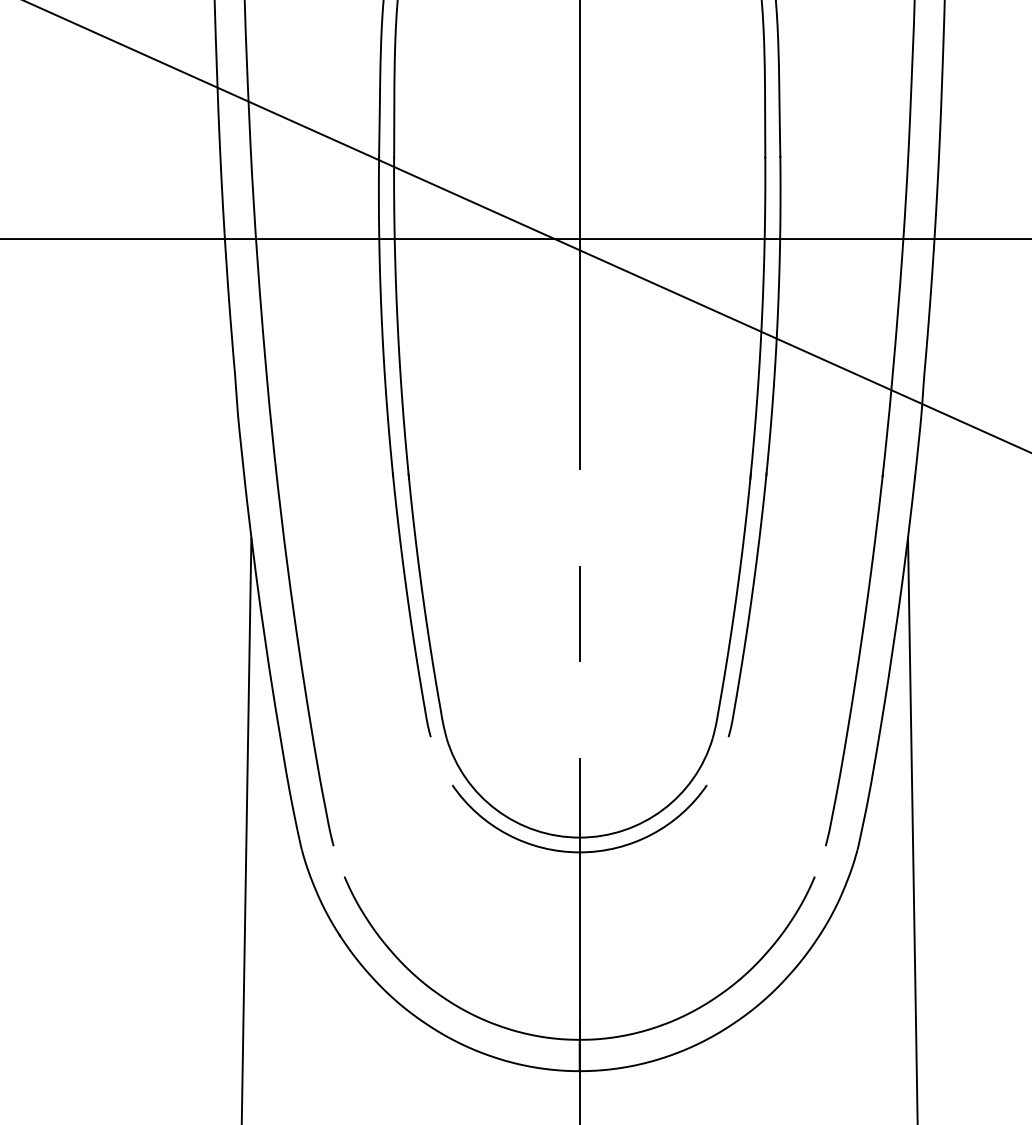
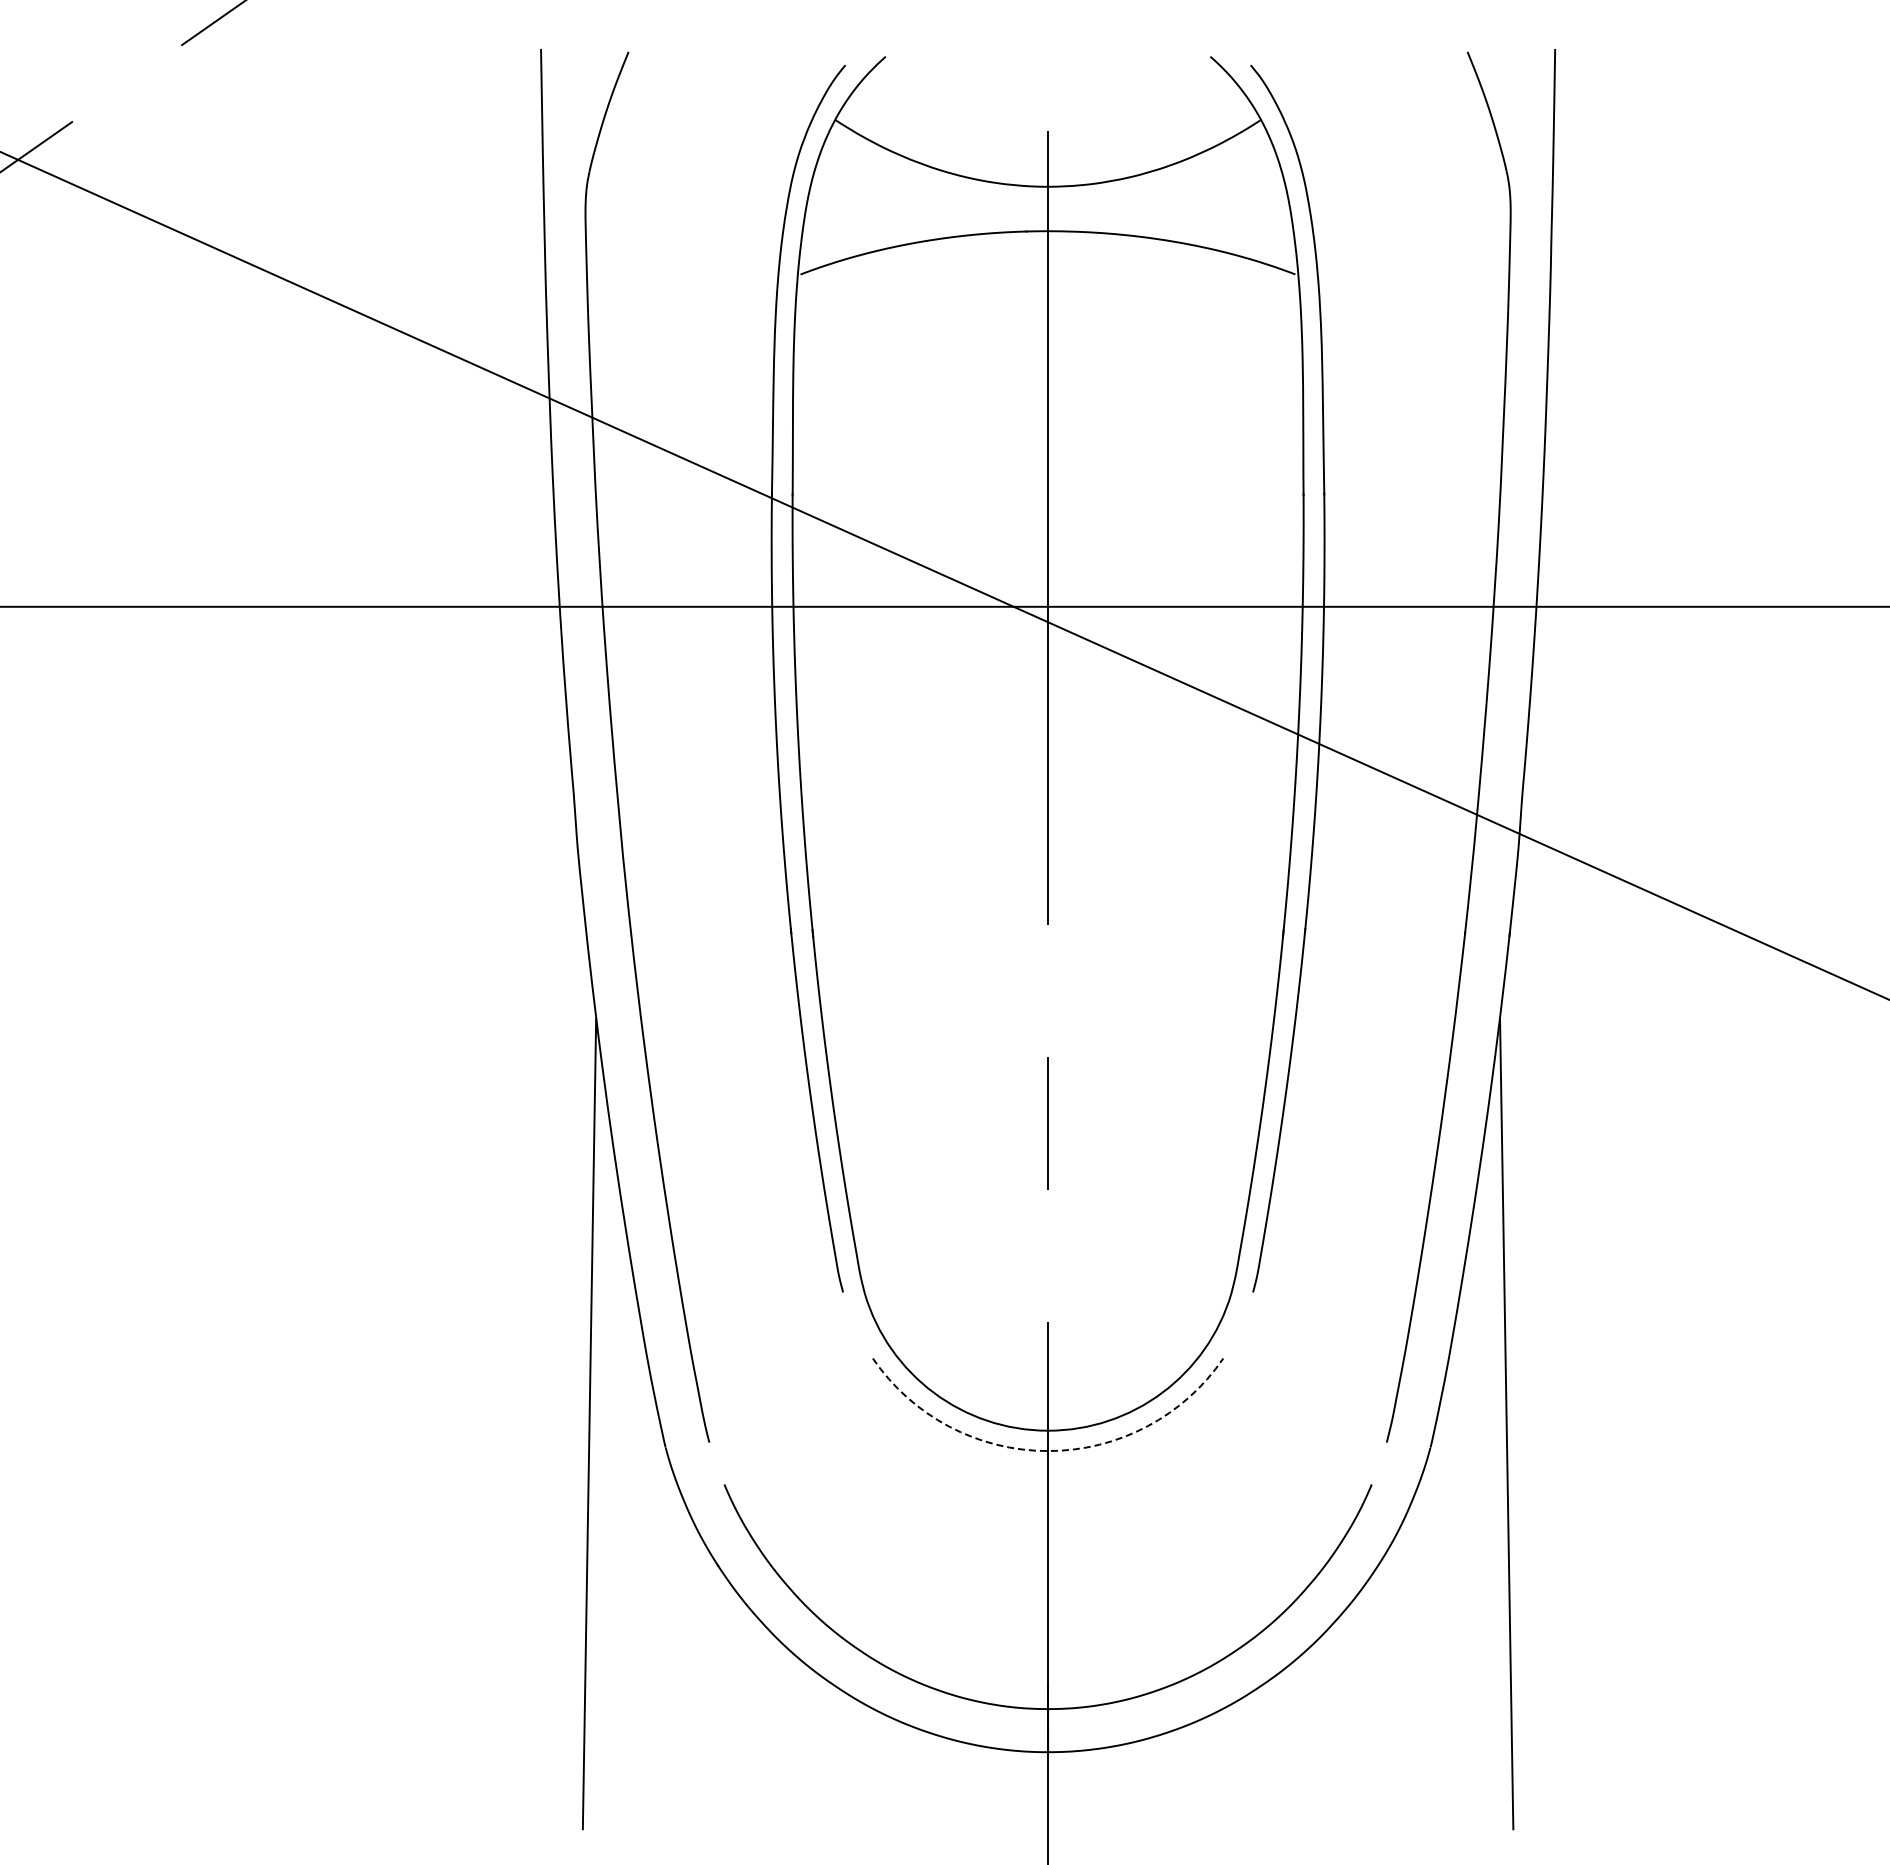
arc: (579, 852) -> (1048, 1451), solid -> dashed

